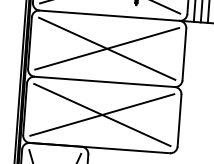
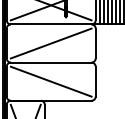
line: (105, 48) -> (50, 43), removed
line: (101, 114) -> (50, 81), removed

